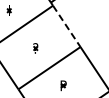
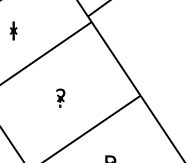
line: (66, 26) -> (115, 59), dashed -> solid

